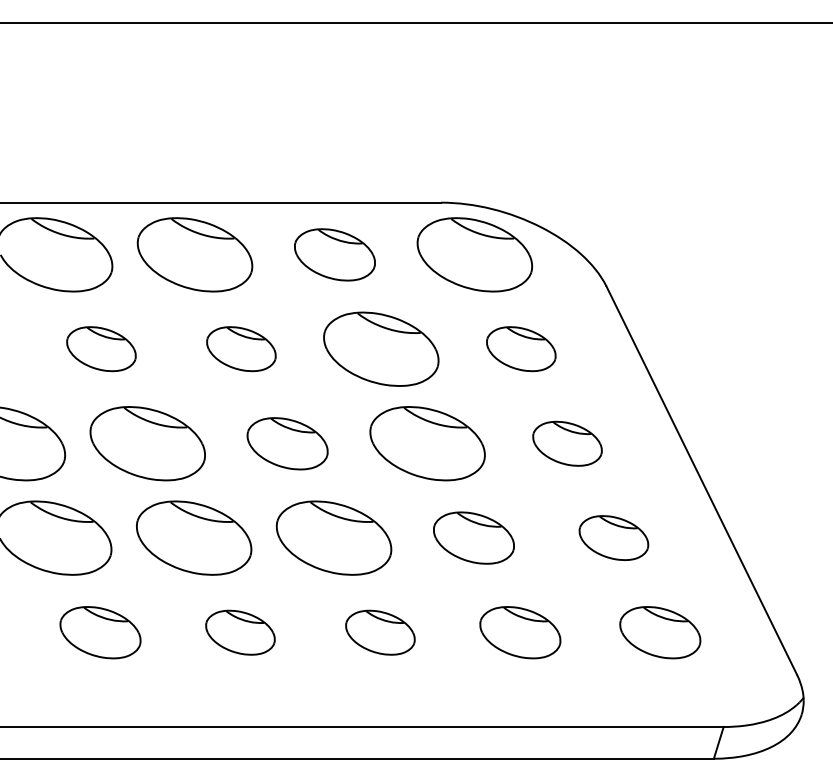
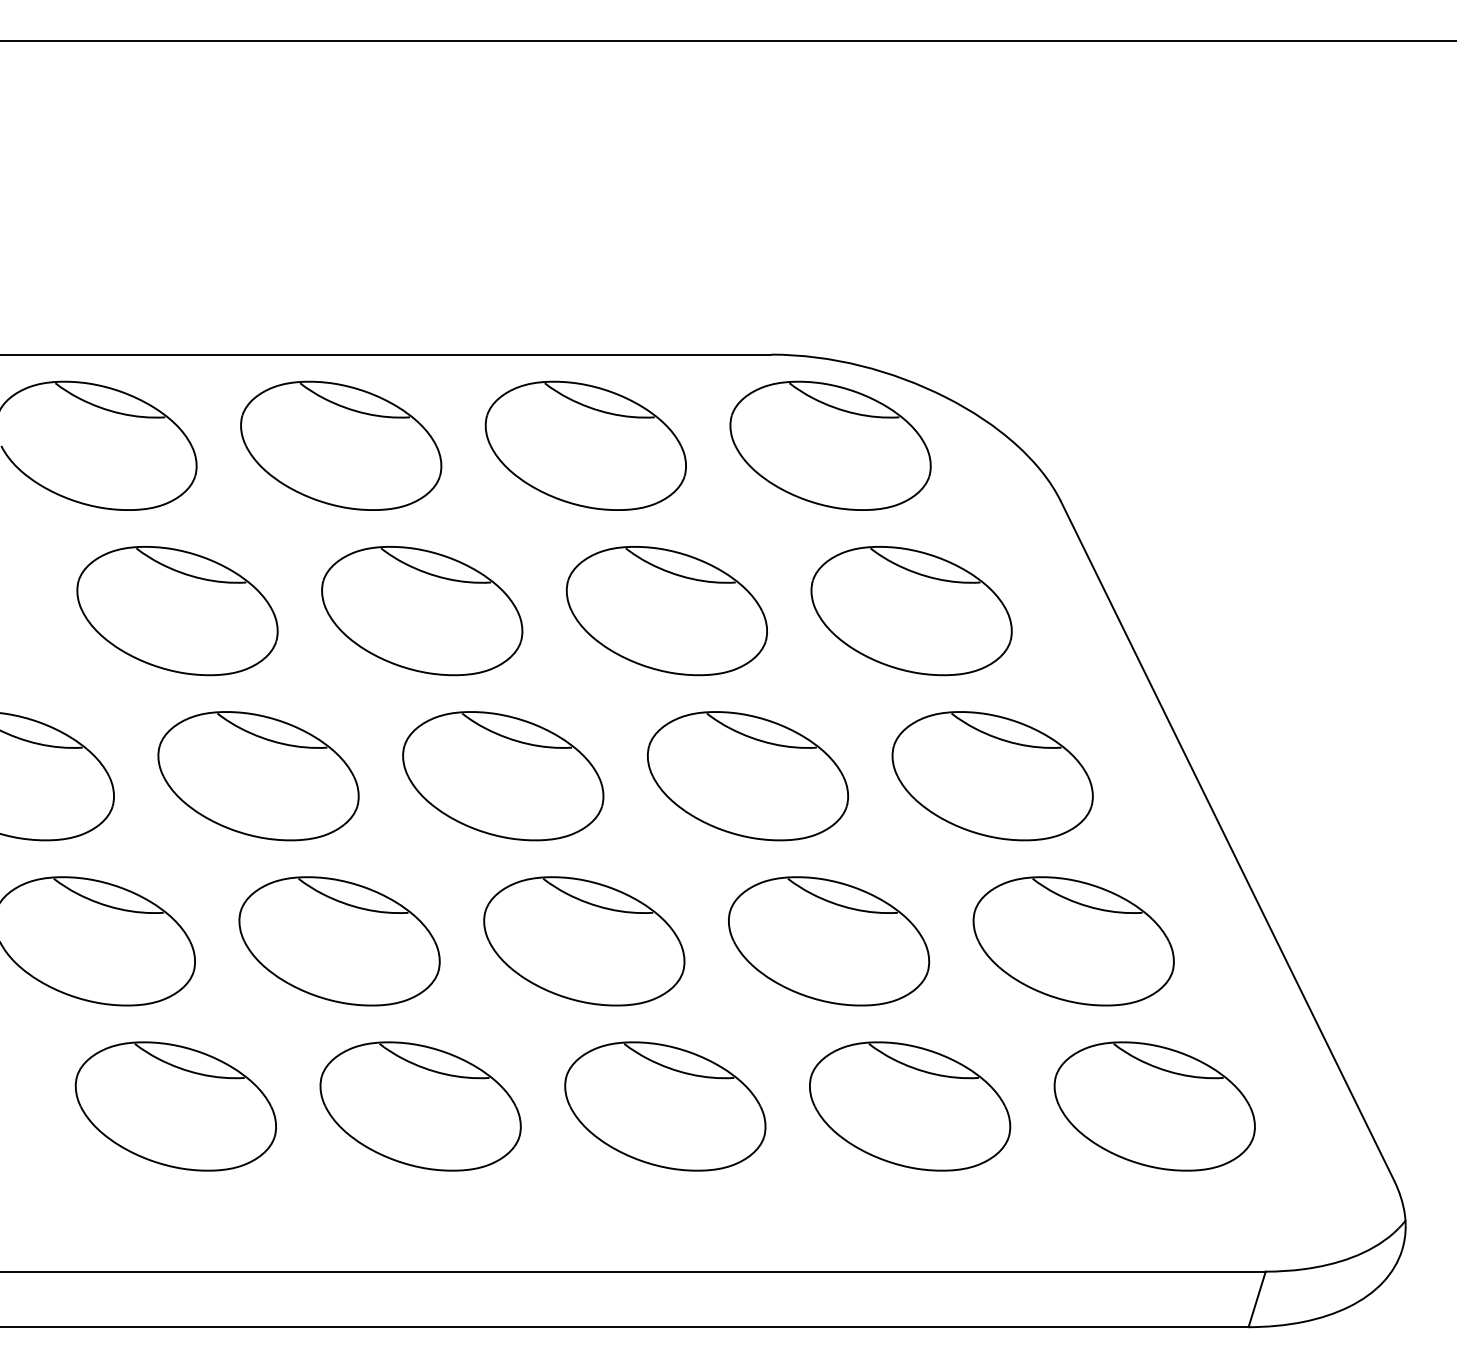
part: (334, 254) -> (585, 445), size x1.43
part: (101, 348) -> (177, 609), size x1.67
part: (241, 348) -> (422, 609), size x1.67
part: (521, 348) -> (912, 609), size x1.67
part: (287, 443) -> (502, 775), size x1.43
part: (567, 443) -> (992, 775), size x1.67
part: (473, 537) -> (828, 940), size x1.43
part: (613, 537) -> (1073, 940), size x1.67
part: (100, 632) -> (175, 1106), size x1.43
part: (240, 632) -> (420, 1106), size x1.67
part: (380, 632) -> (665, 1106), size x1.67
part: (520, 632) -> (910, 1106), size x1.43
part: (660, 632) -> (1155, 1106), size x1.43

